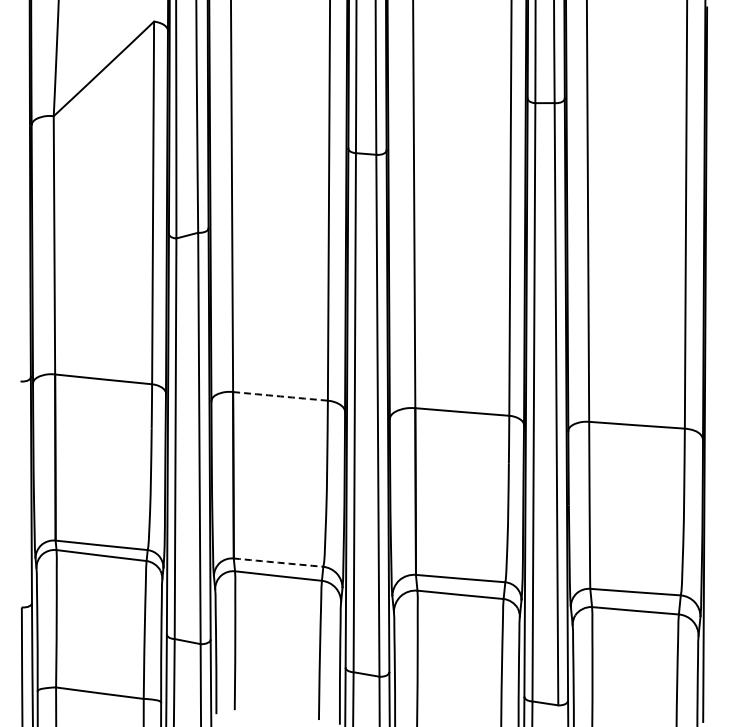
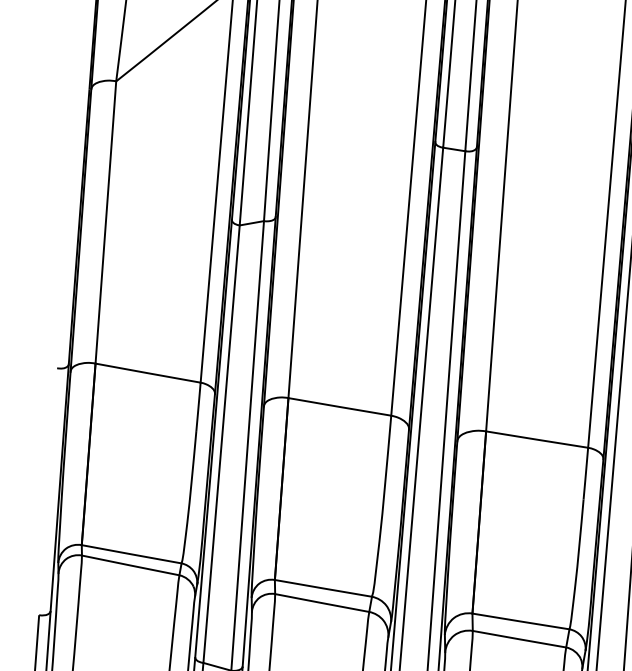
arc: (280, 396) -> (339, 407), dashed -> solid
arc: (278, 562) -> (323, 588), dashed -> solid

